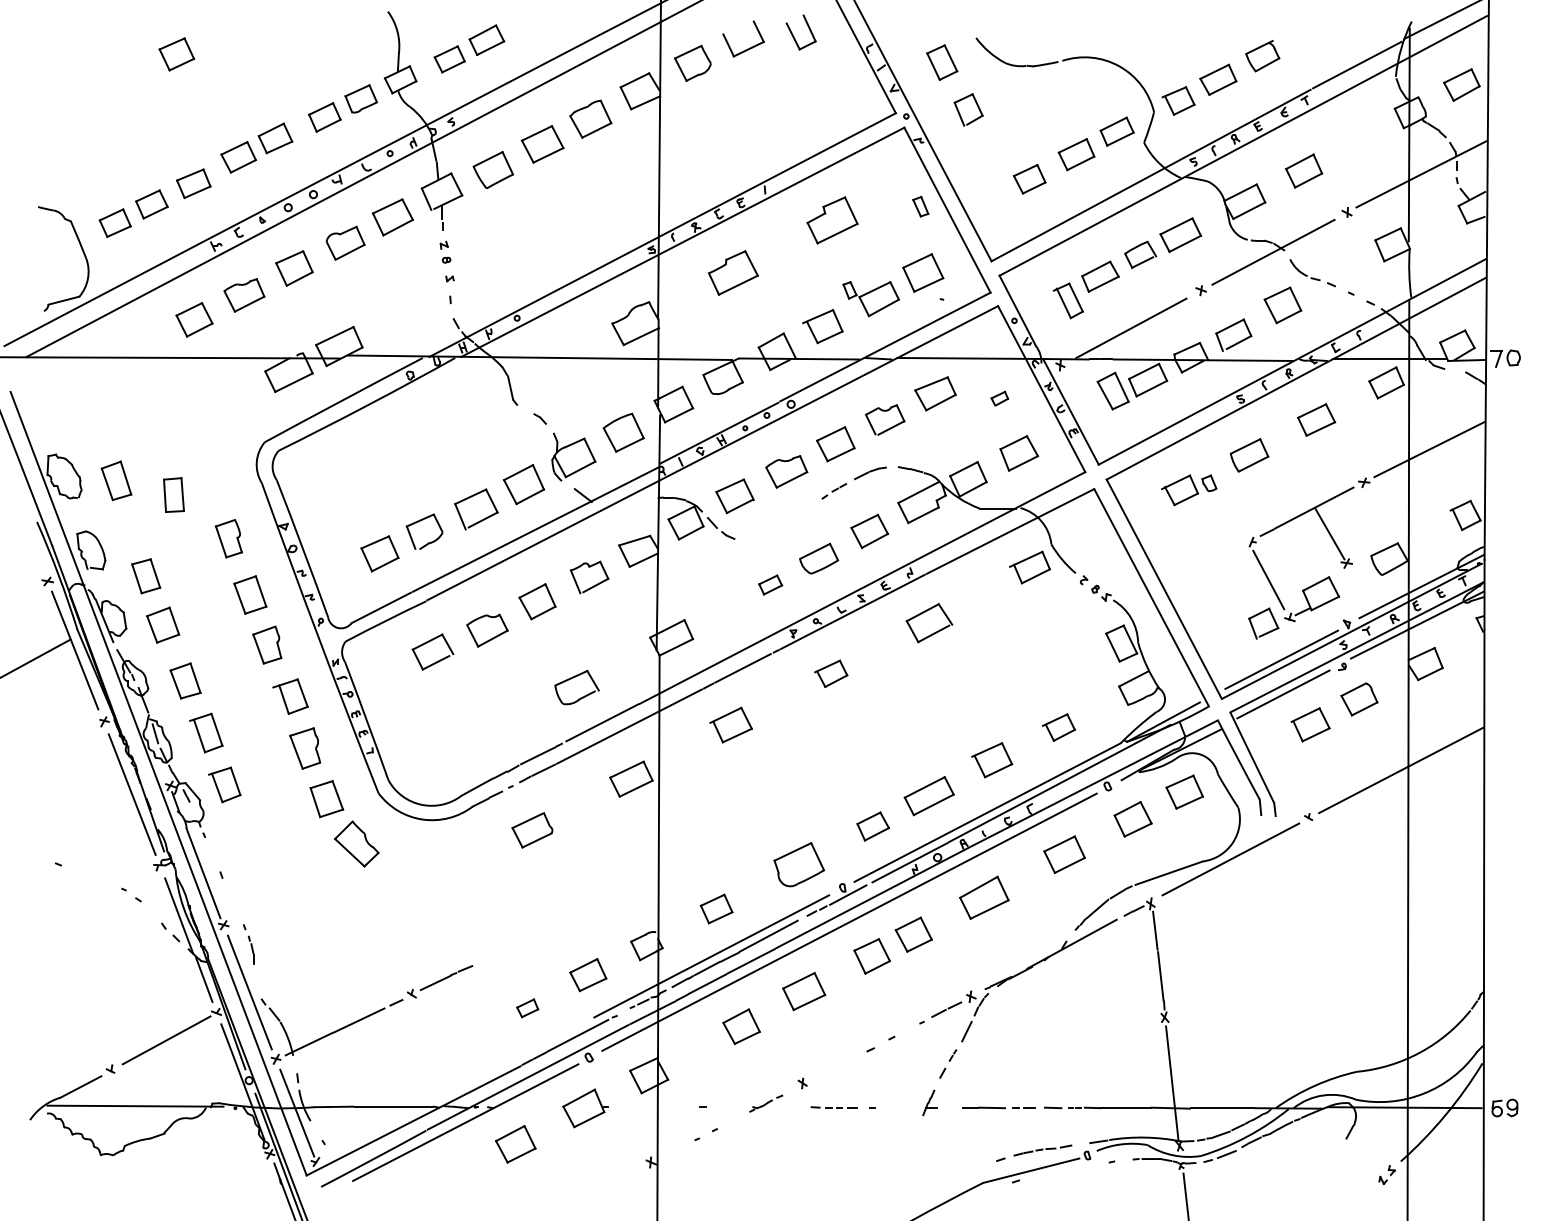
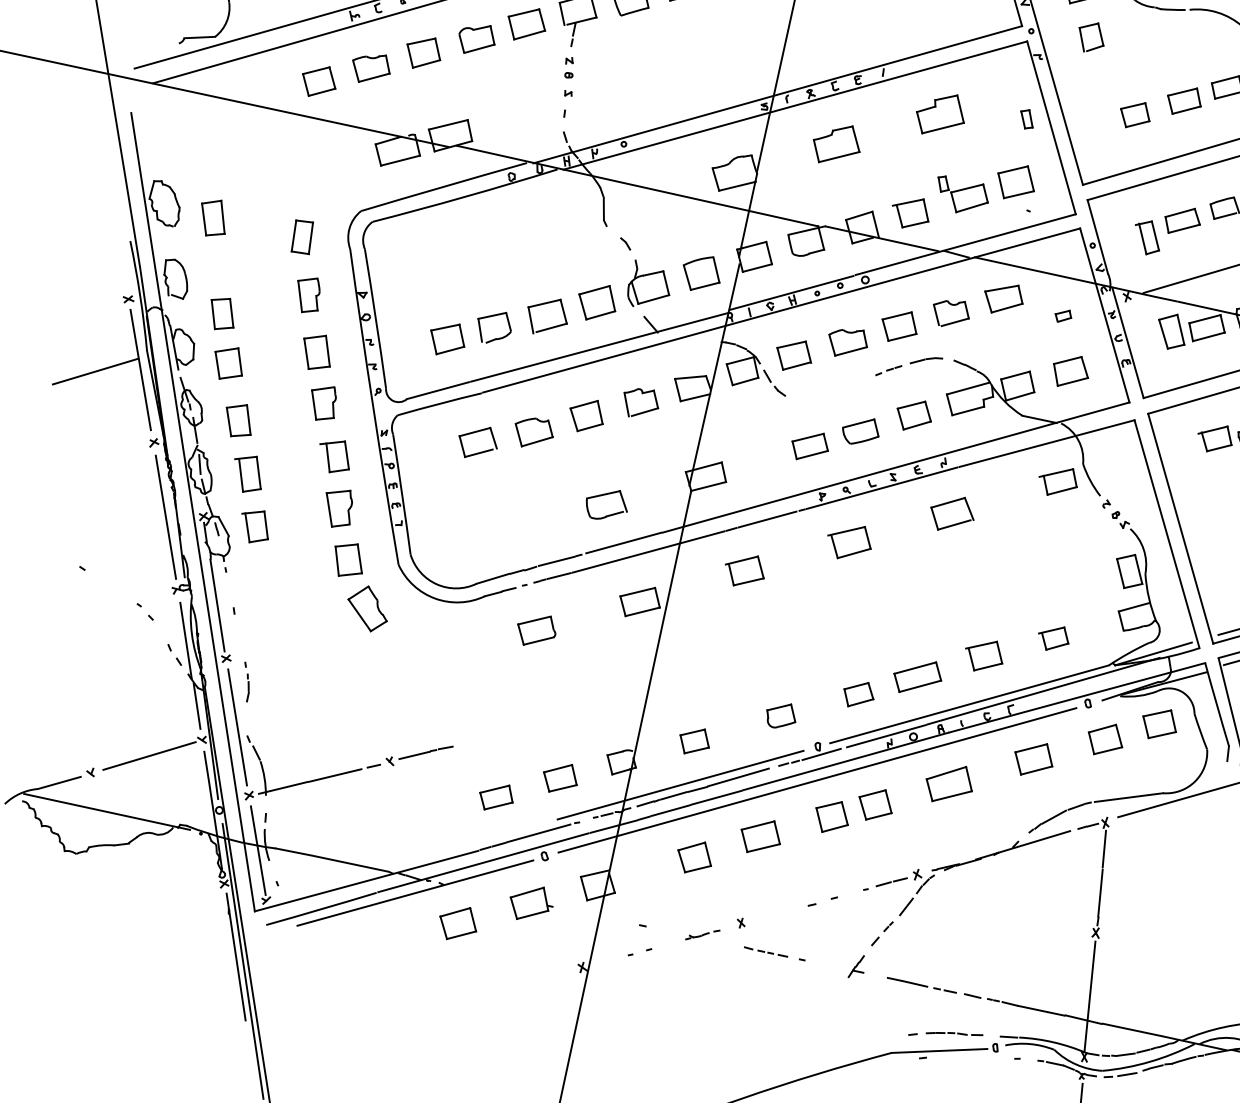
part: (173, 494) -> (302, 236), moved
part: (770, 584) -> (810, 445), size x1.67
part: (831, 673) -> (849, 542), size x1.43
part: (798, 863) -> (780, 714), size x0.62
part: (527, 1008) -> (496, 797), size x1.67

